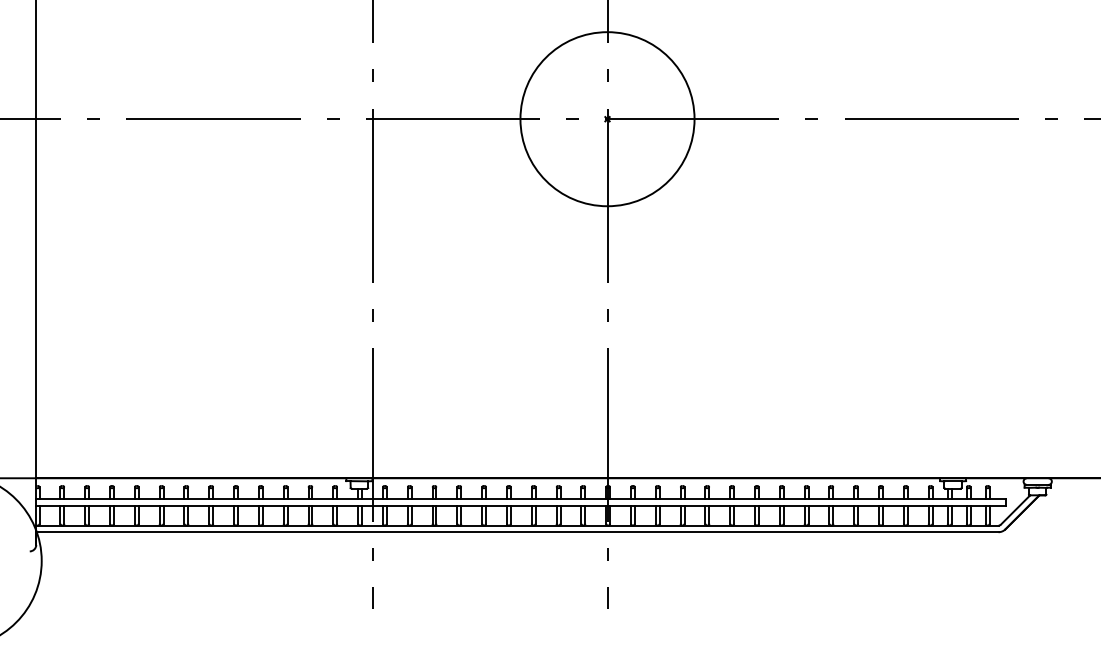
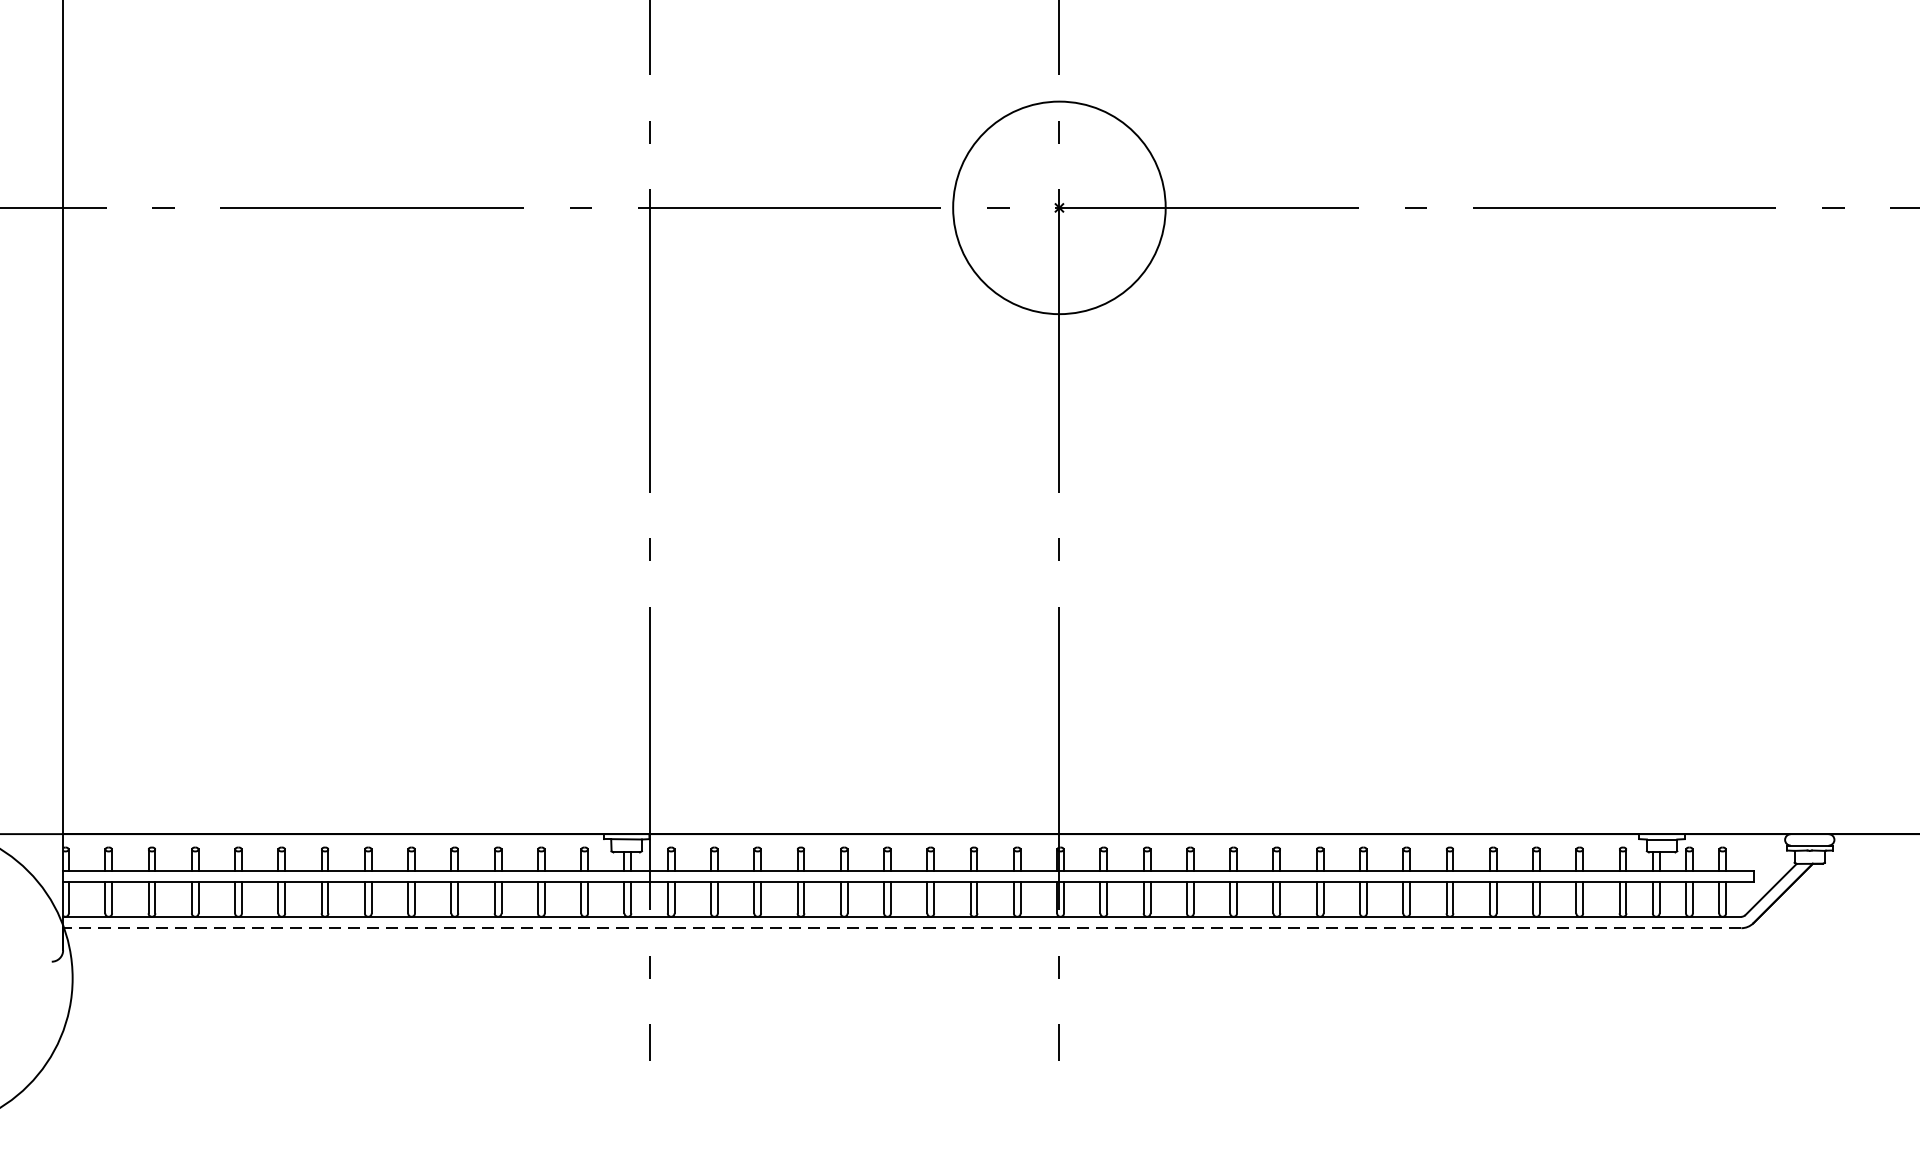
circle: (607, 119) -> (1059, 208), size x0.7
line: (516, 532) -> (900, 928), solid -> dashed

